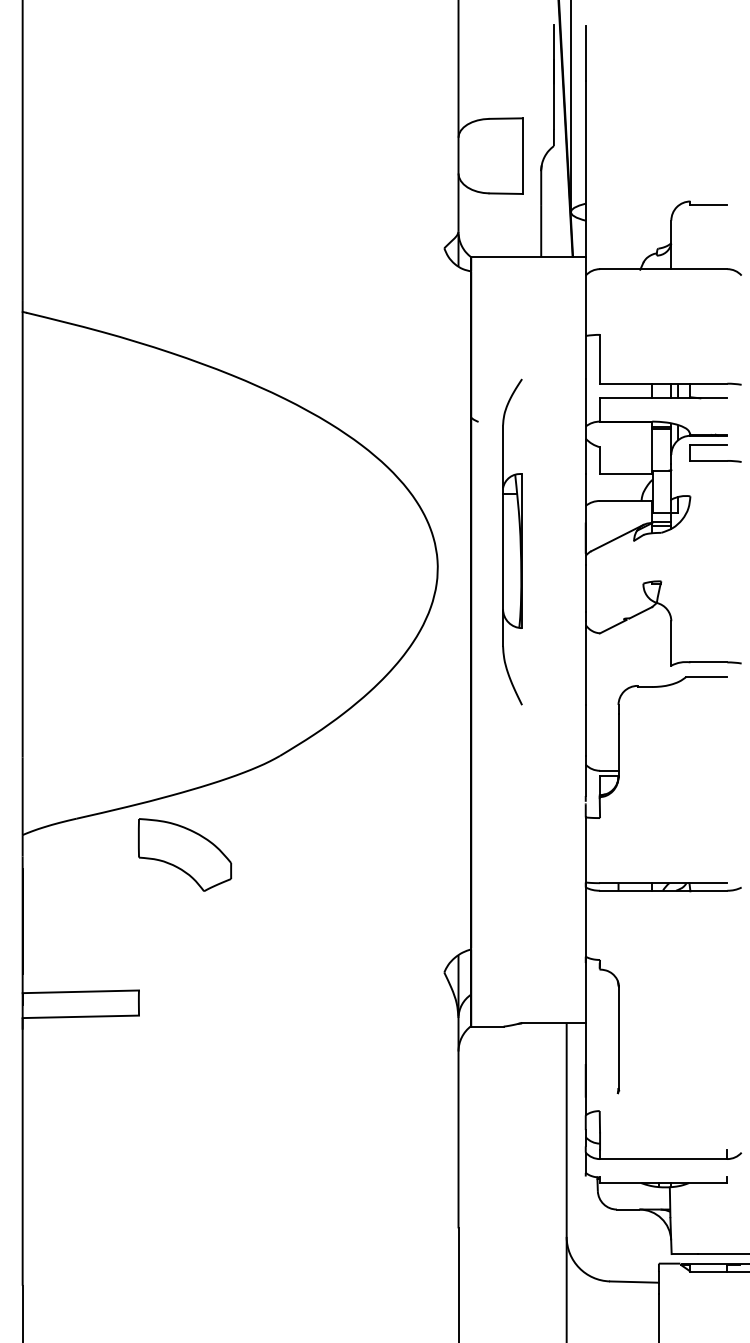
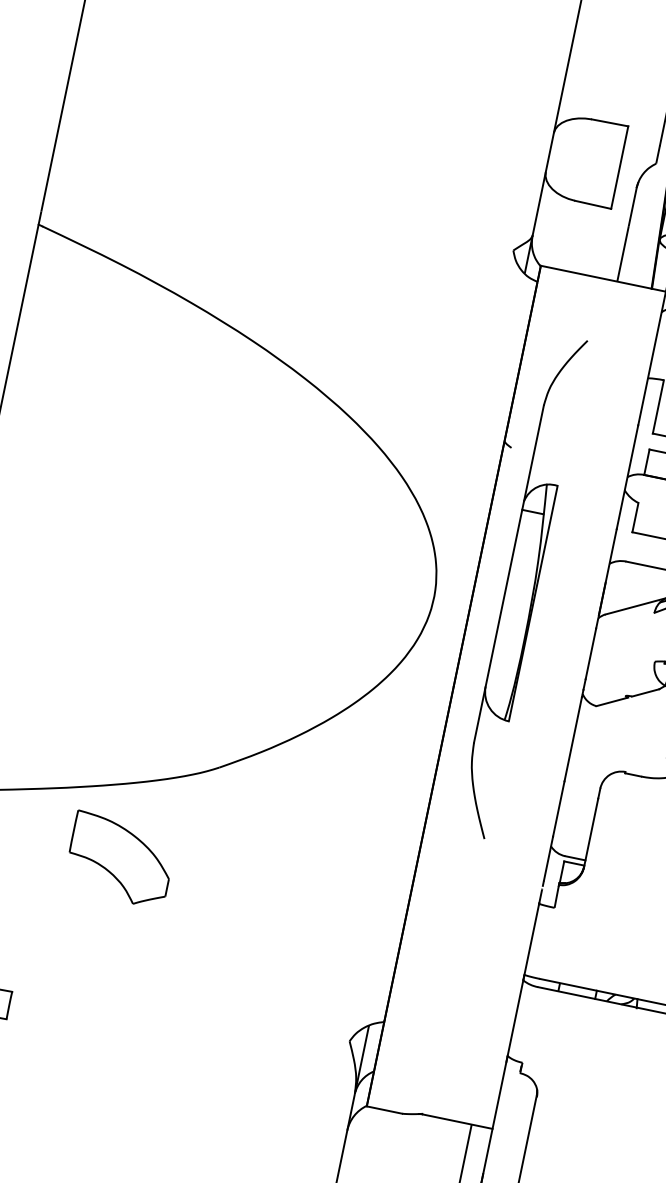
part: (512, 541) -> (521, 586), size x1.4
part: (185, 854) -> (121, 859), moved

